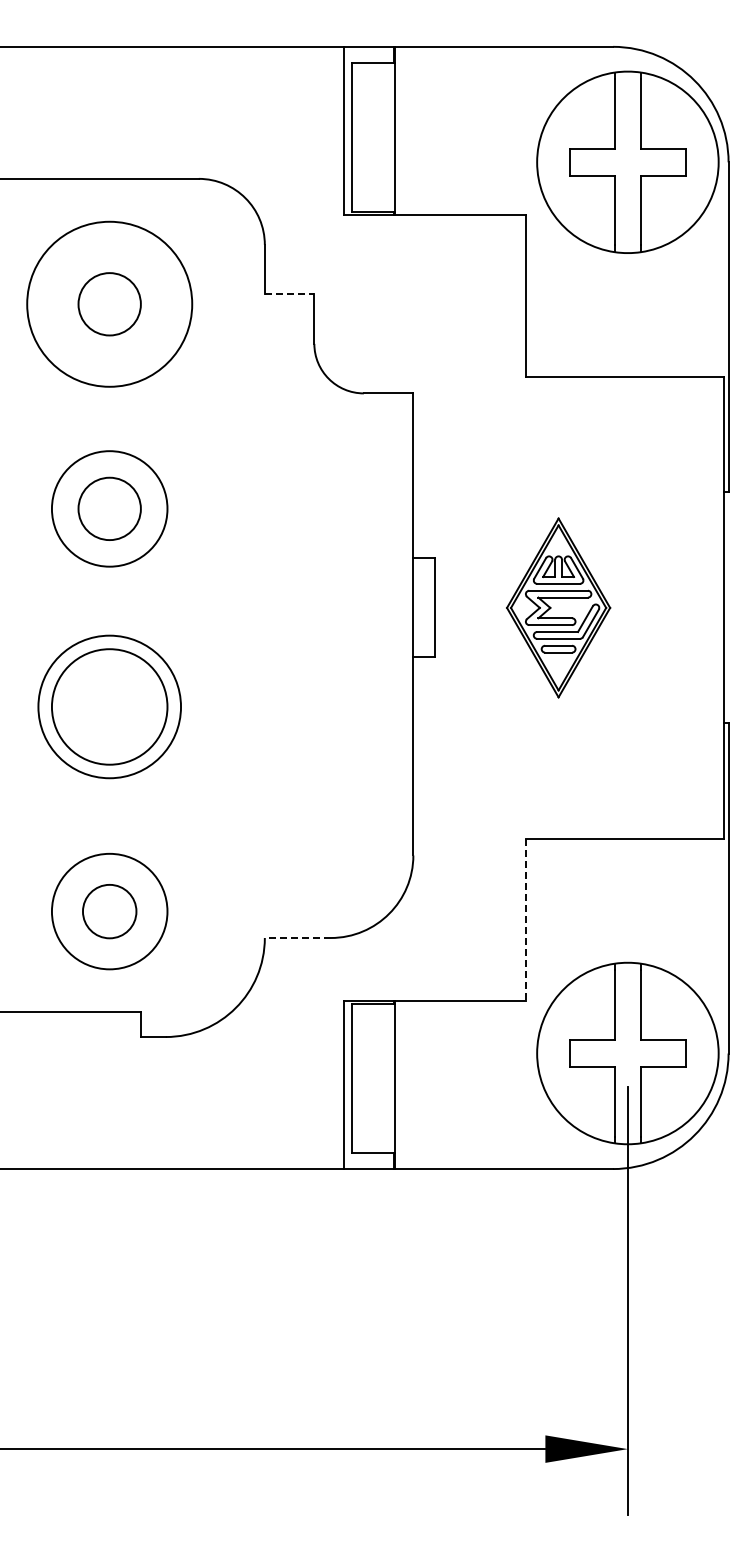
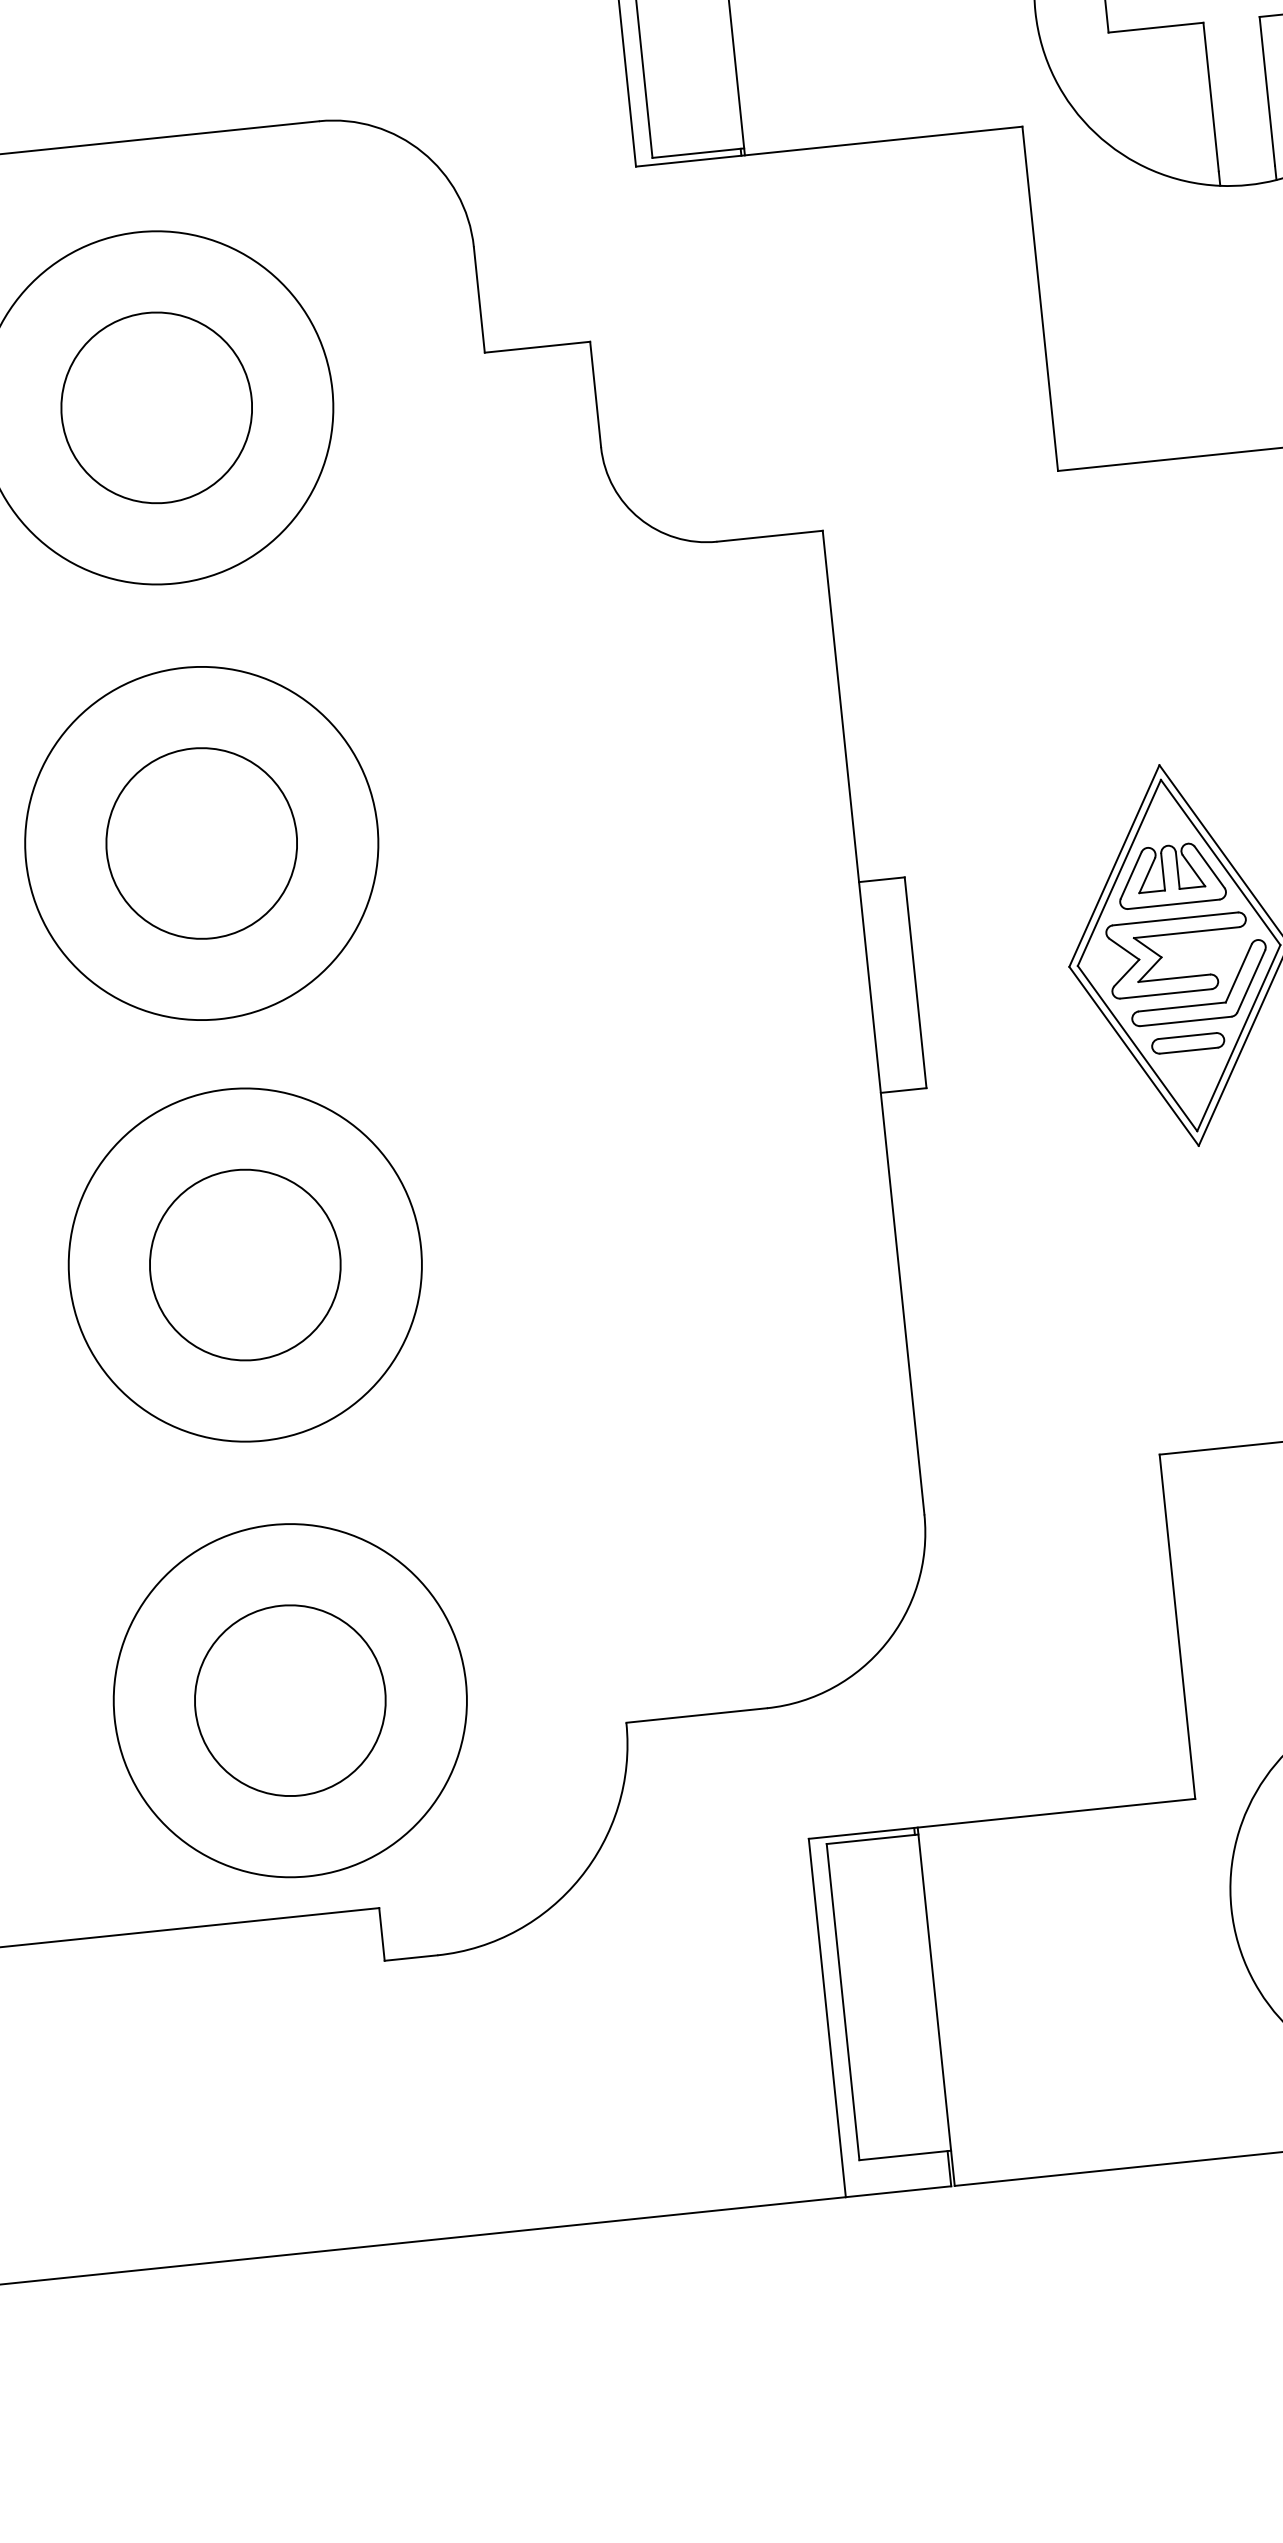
line: (289, 294) -> (537, 347), dashed -> solid
circle: (109, 303) -> (156, 406), size x1.43
circle: (109, 508) -> (201, 842), size x1.43
circle: (109, 508) -> (201, 842), size x1.43
circle: (109, 706) -> (244, 1264), size x0.62
circle: (109, 706) -> (244, 1264), size x1.43
circle: (109, 911) -> (289, 1700), size x1.43
circle: (109, 911) -> (289, 1700), size x1.67
line: (525, 919) -> (1177, 1626), dashed -> solid
line: (297, 938) -> (696, 1716), dashed -> solid

